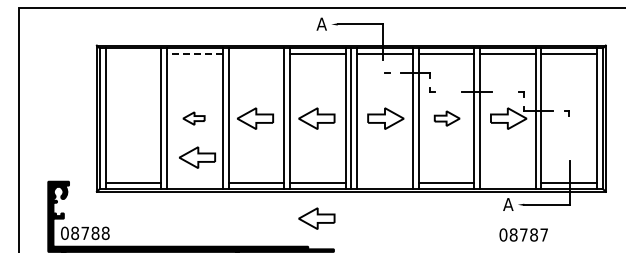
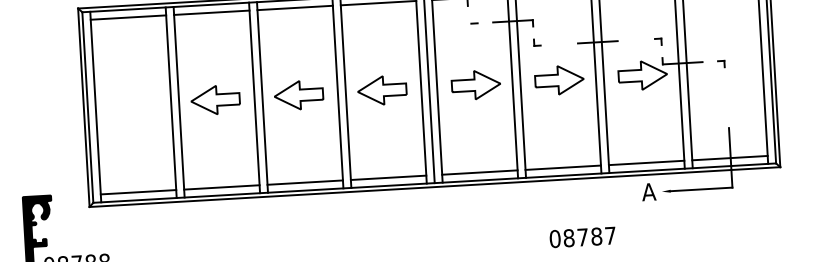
line: (133, 54) -> (128, 17), added
line: (194, 54) -> (211, 13), dashed -> solid
line: (256, 54) -> (295, 8), added
part: (193, 118) -> (214, 99), size x1.67
part: (446, 118) -> (558, 80), size x1.43
part: (197, 157) -> (223, 152), removed
line: (194, 183) -> (221, 188), added
line: (384, 183) -> (479, 173), added
line: (507, 183) -> (646, 163), added
part: (316, 218) -> (389, 226), removed
text: (523, 234) -> (582, 236), moved

